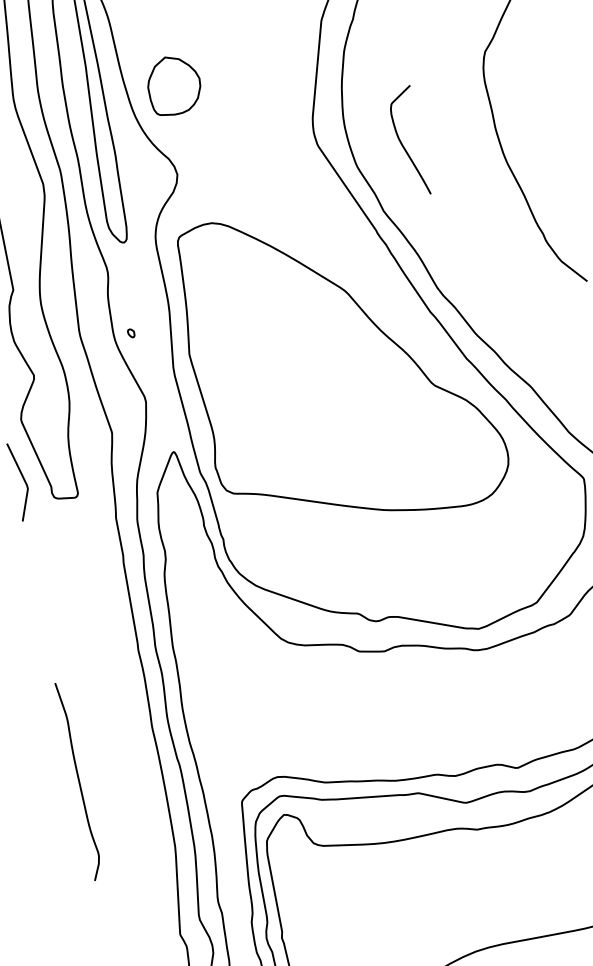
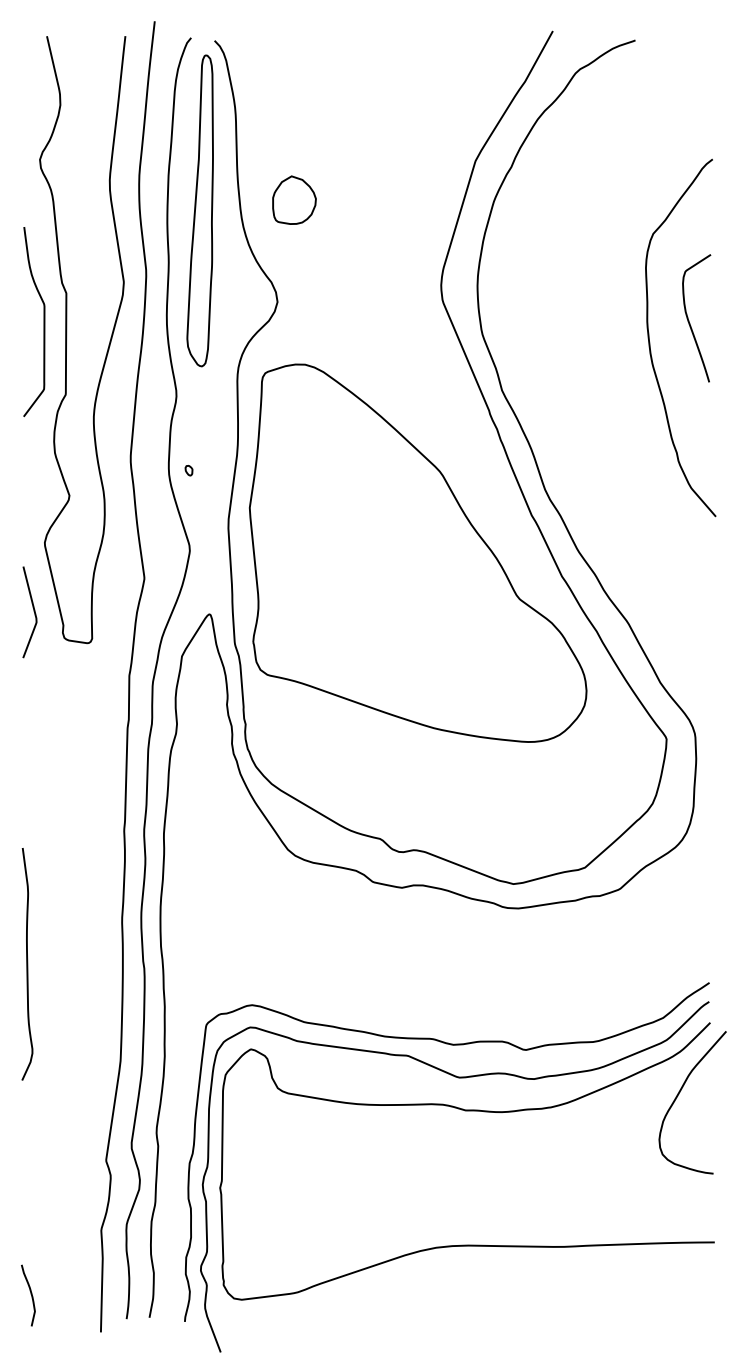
part: (174, 84) -> (294, 199), size x0.71
curve: (403, 145) -> (689, 320), moved

